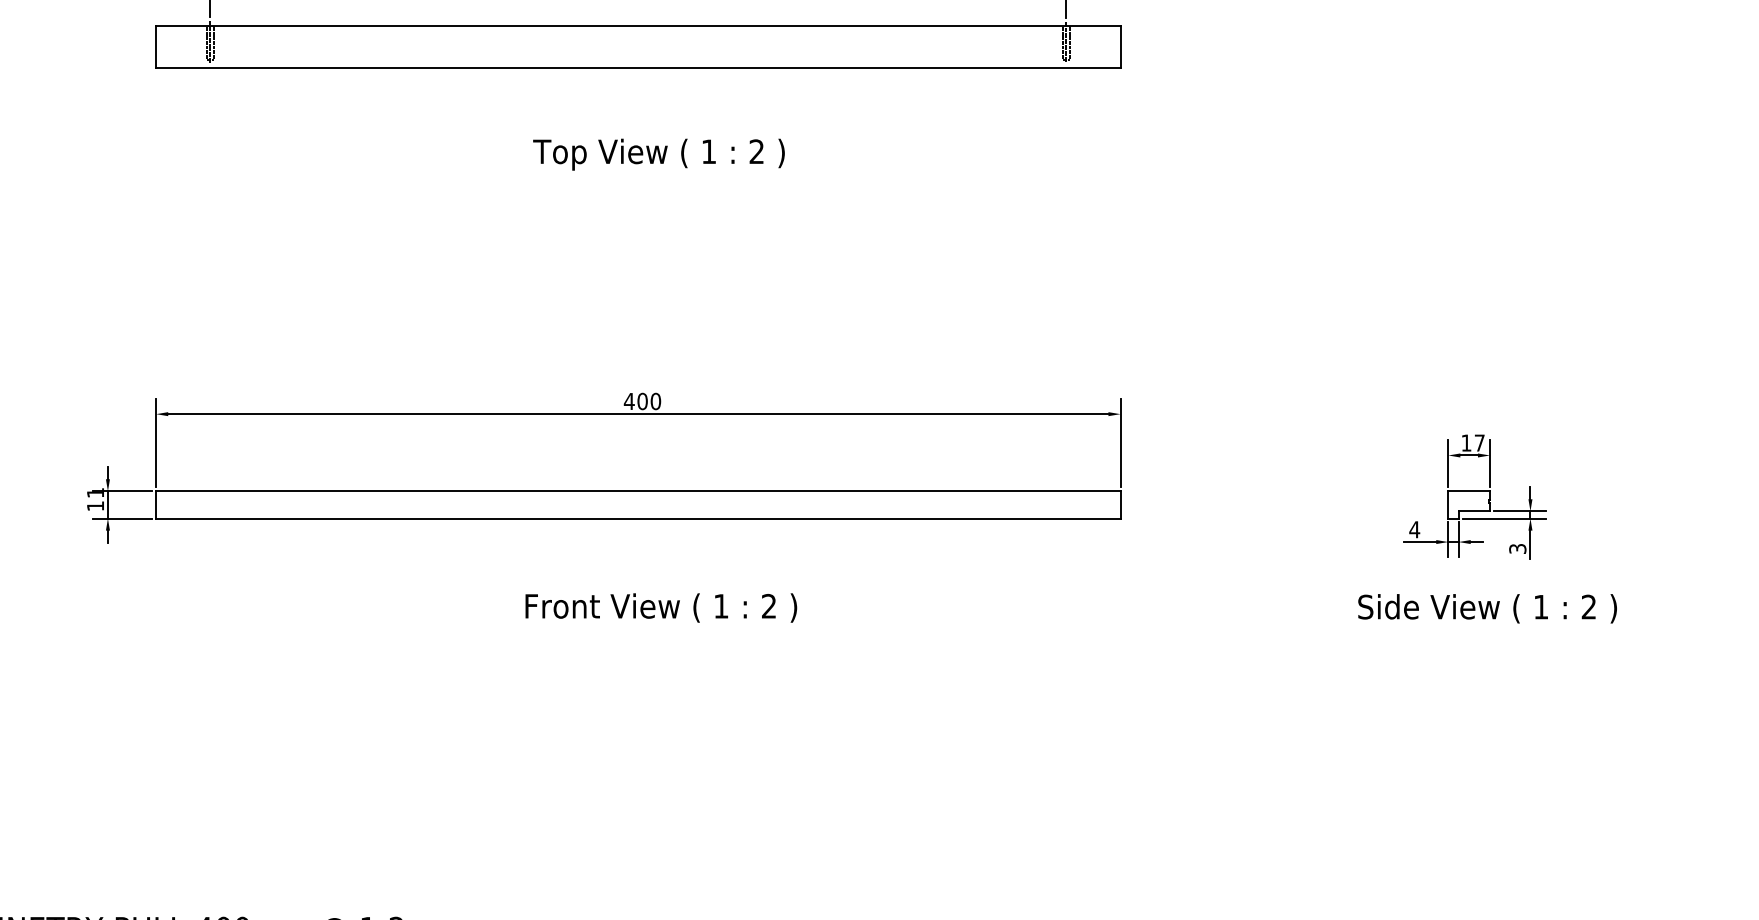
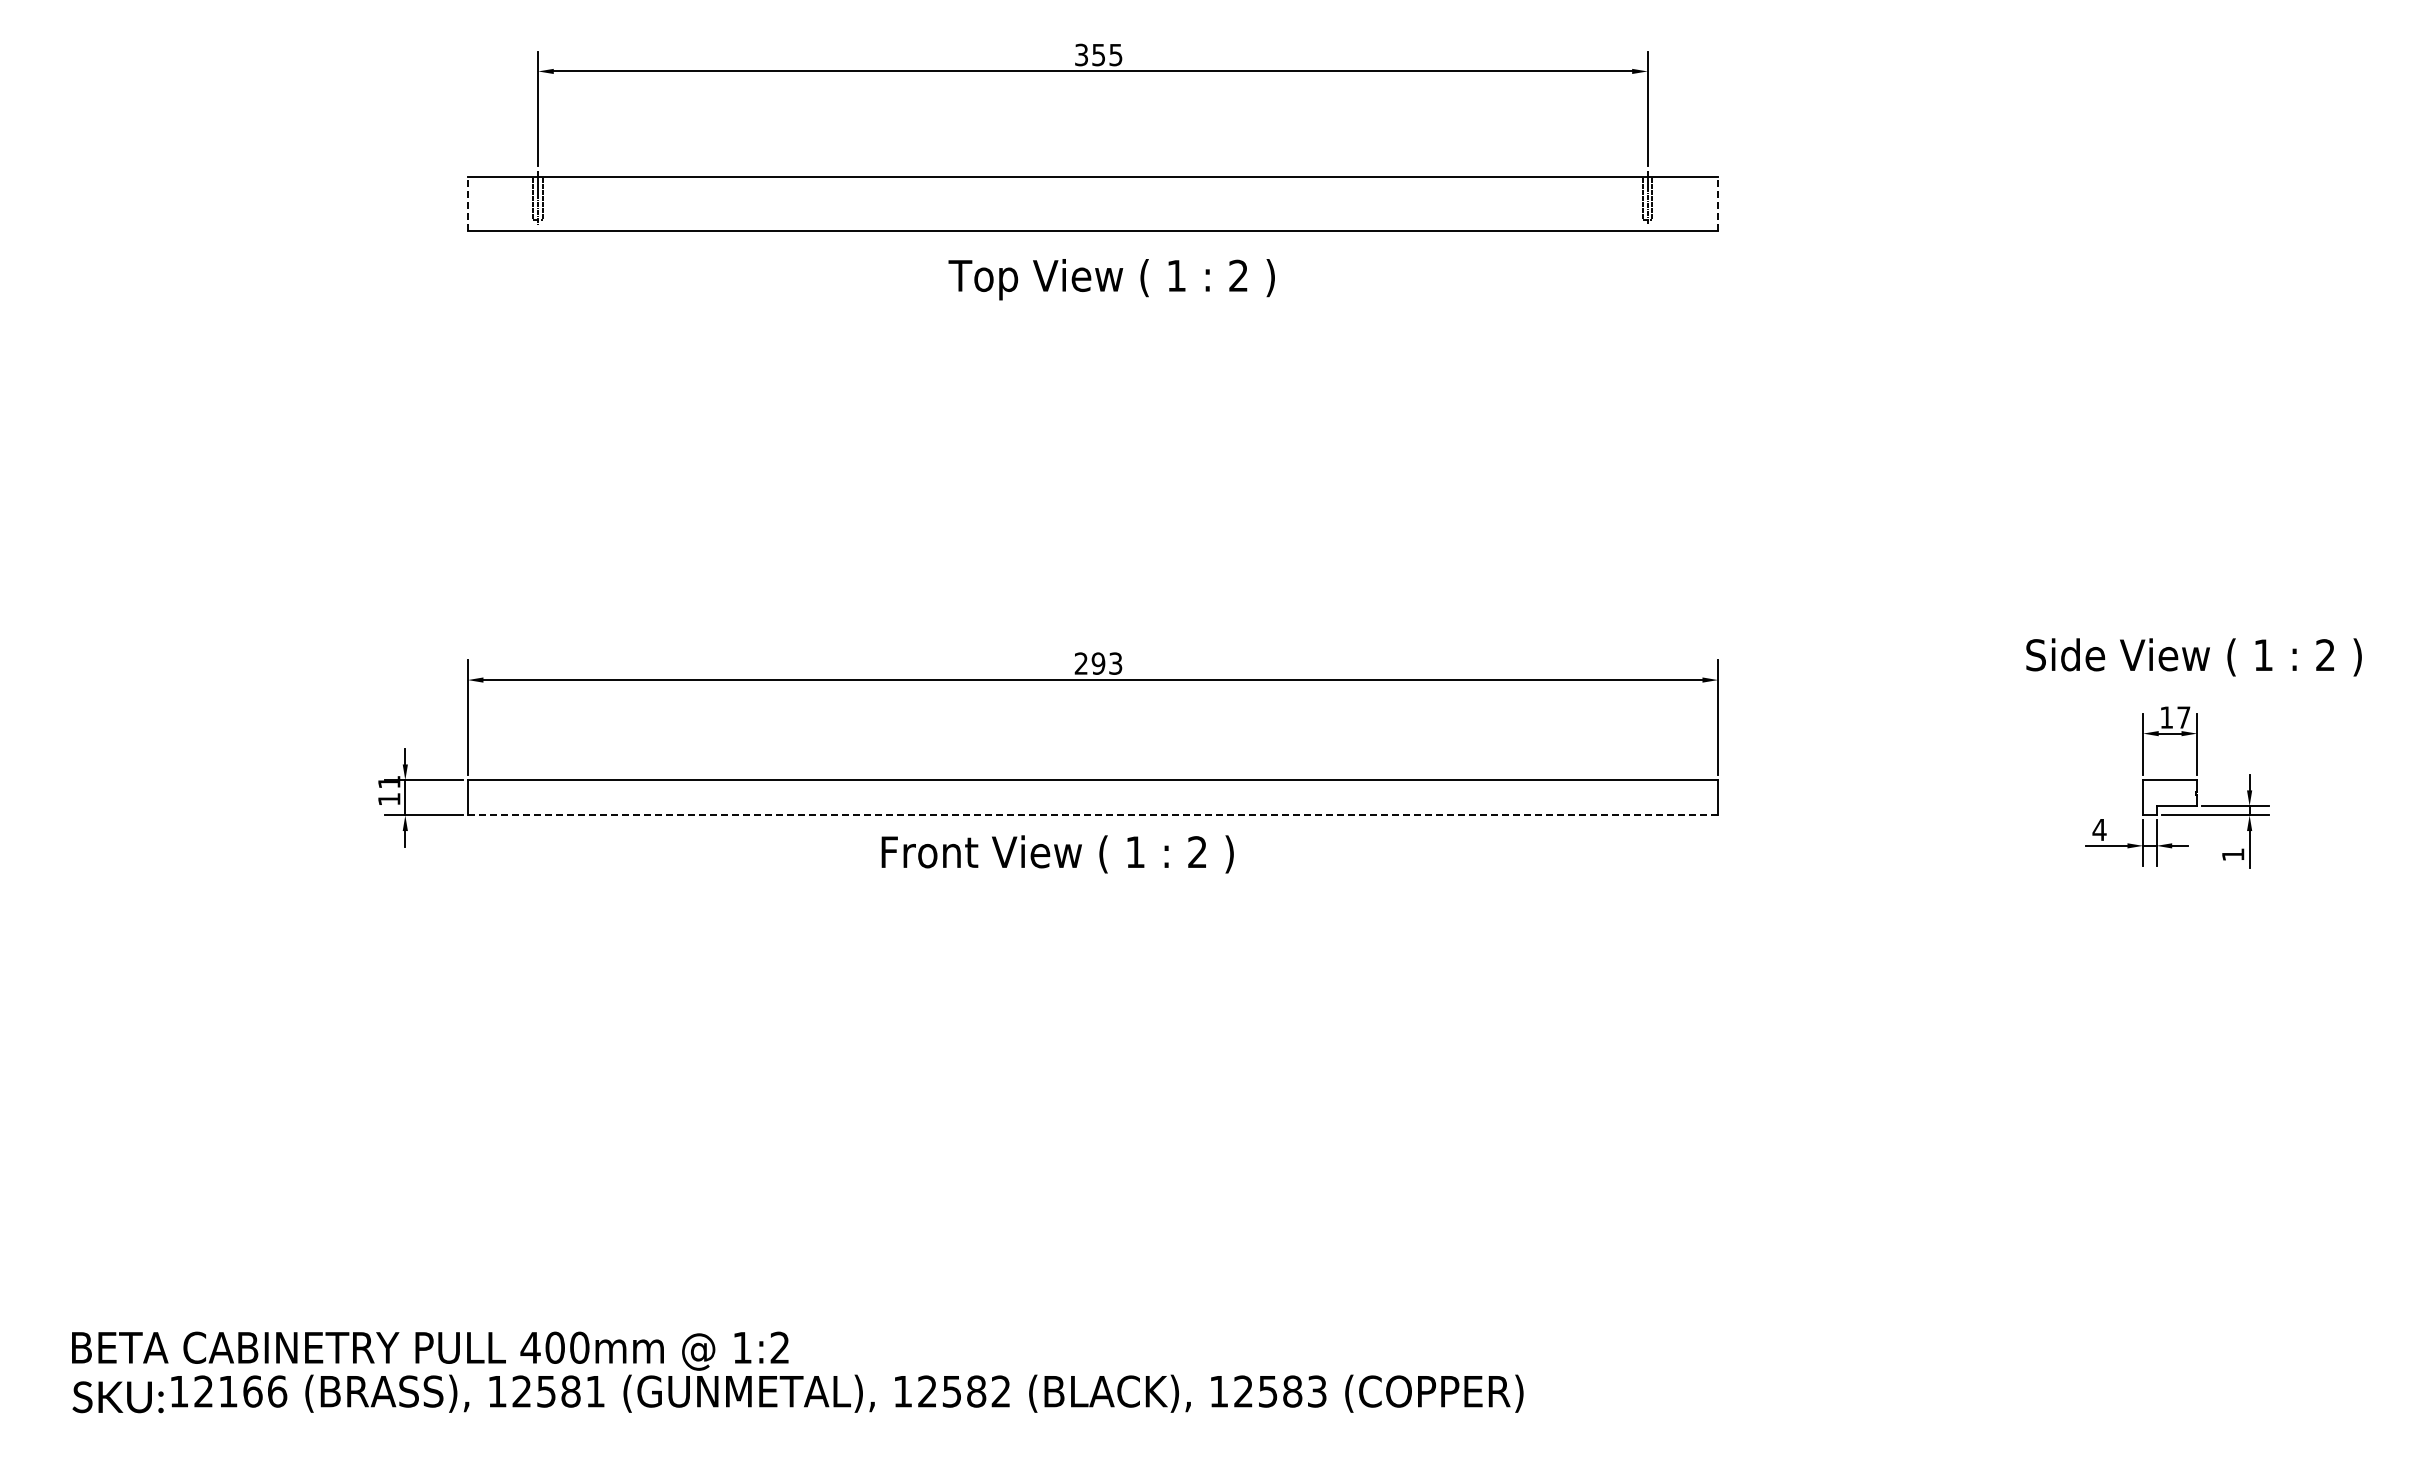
line: (155, 46) -> (467, 203), solid -> dashed
line: (1120, 46) -> (1718, 203), solid -> dashed
text: (658, 154) -> (1111, 279), moved
text: (642, 401) -> (1098, 663), 400 -> 293
line: (637, 518) -> (1092, 815), solid -> dashed
text: (1518, 548) -> (2233, 854), 3 -> 1
text: (661, 608) -> (1057, 854), moved
text: (1487, 608) -> (2193, 657), moved

